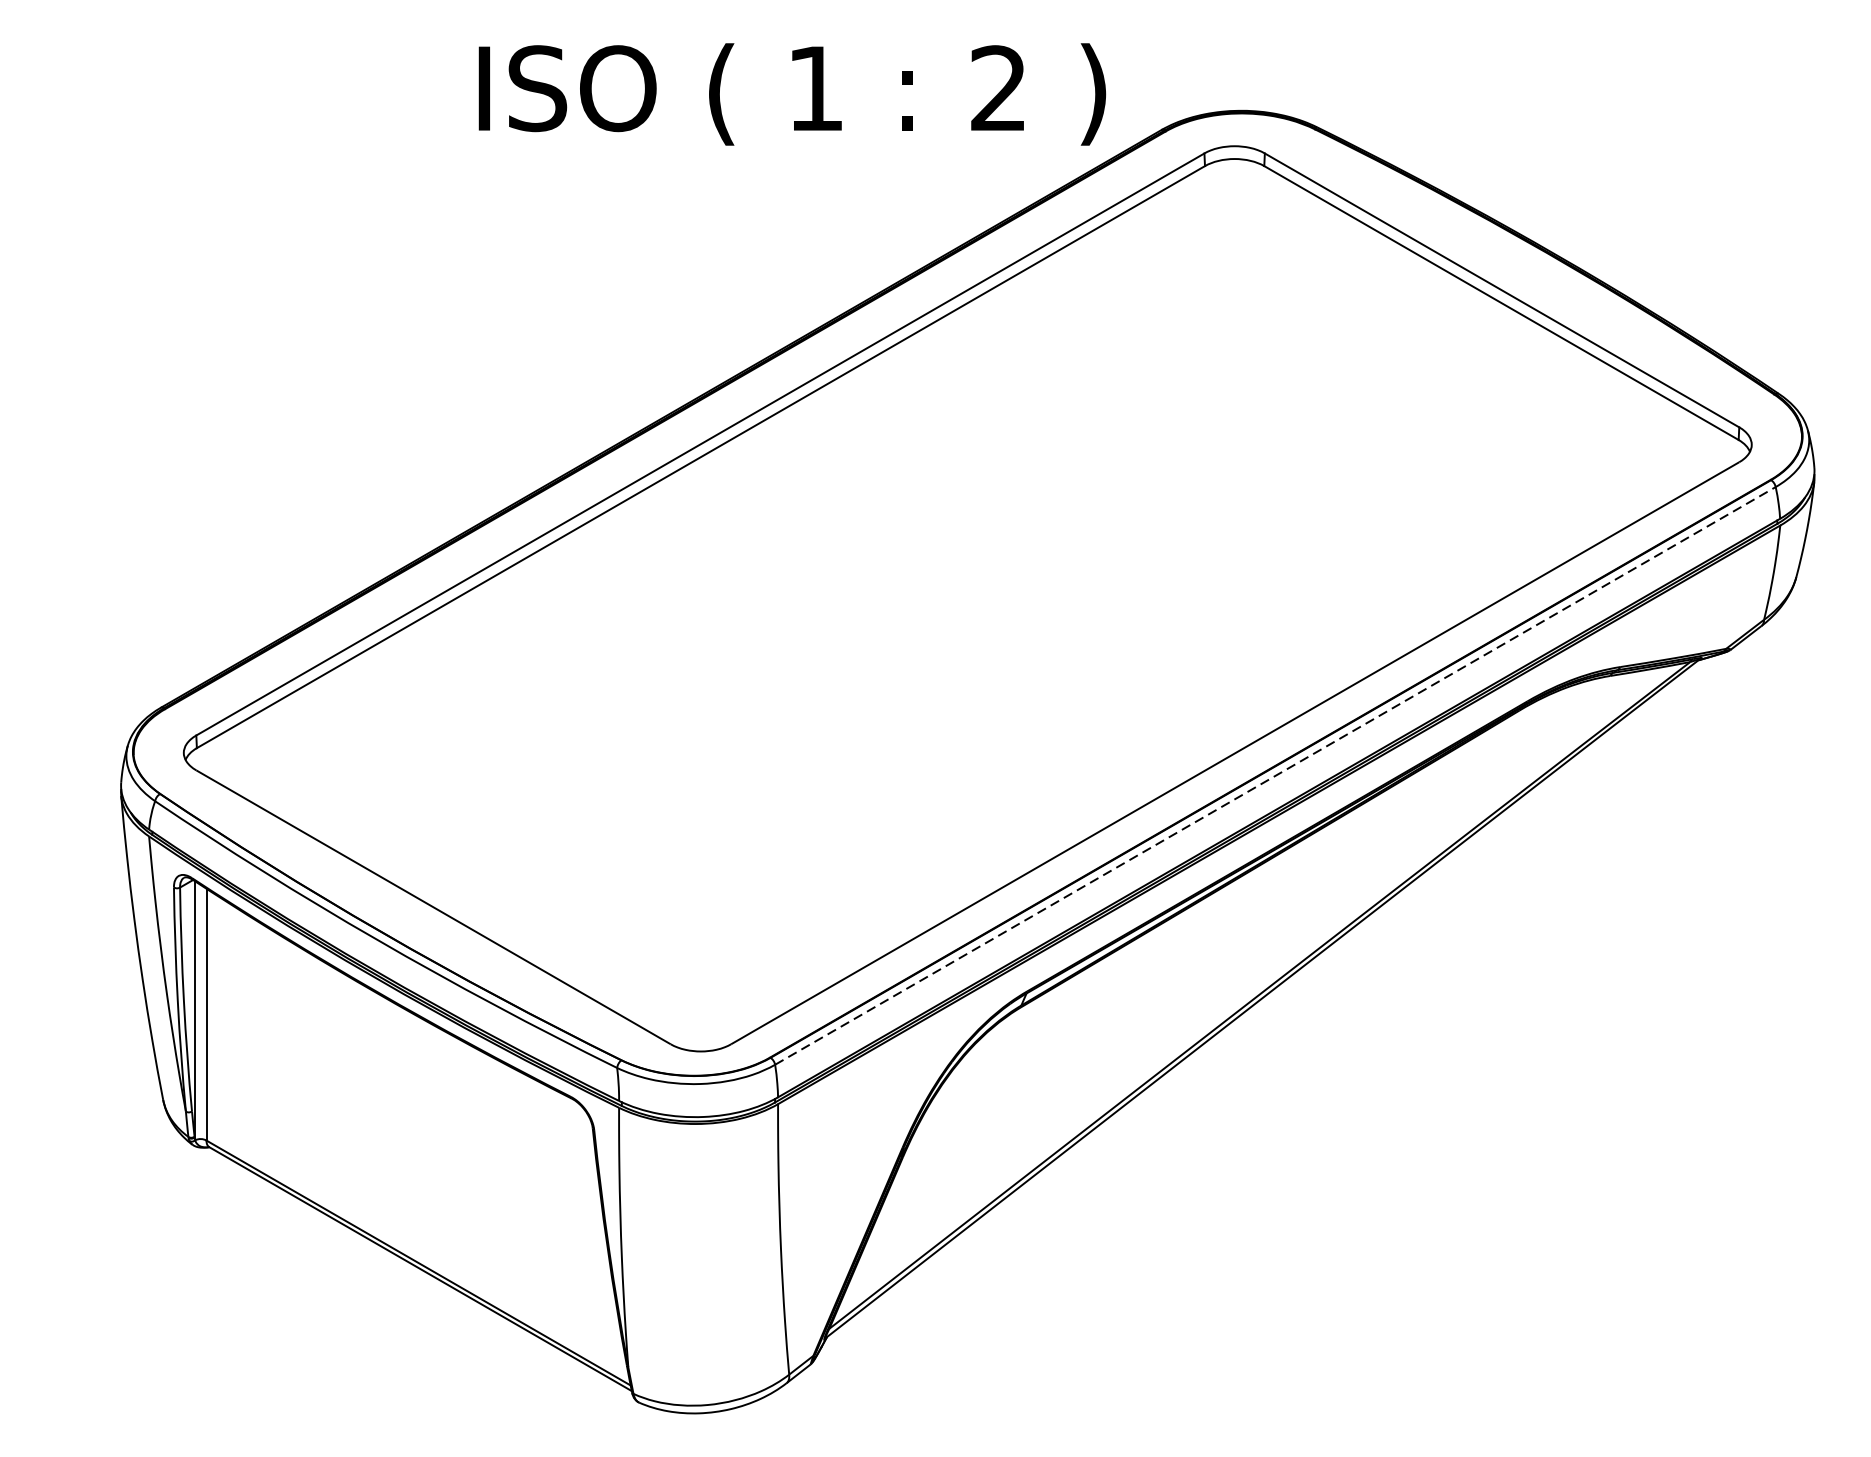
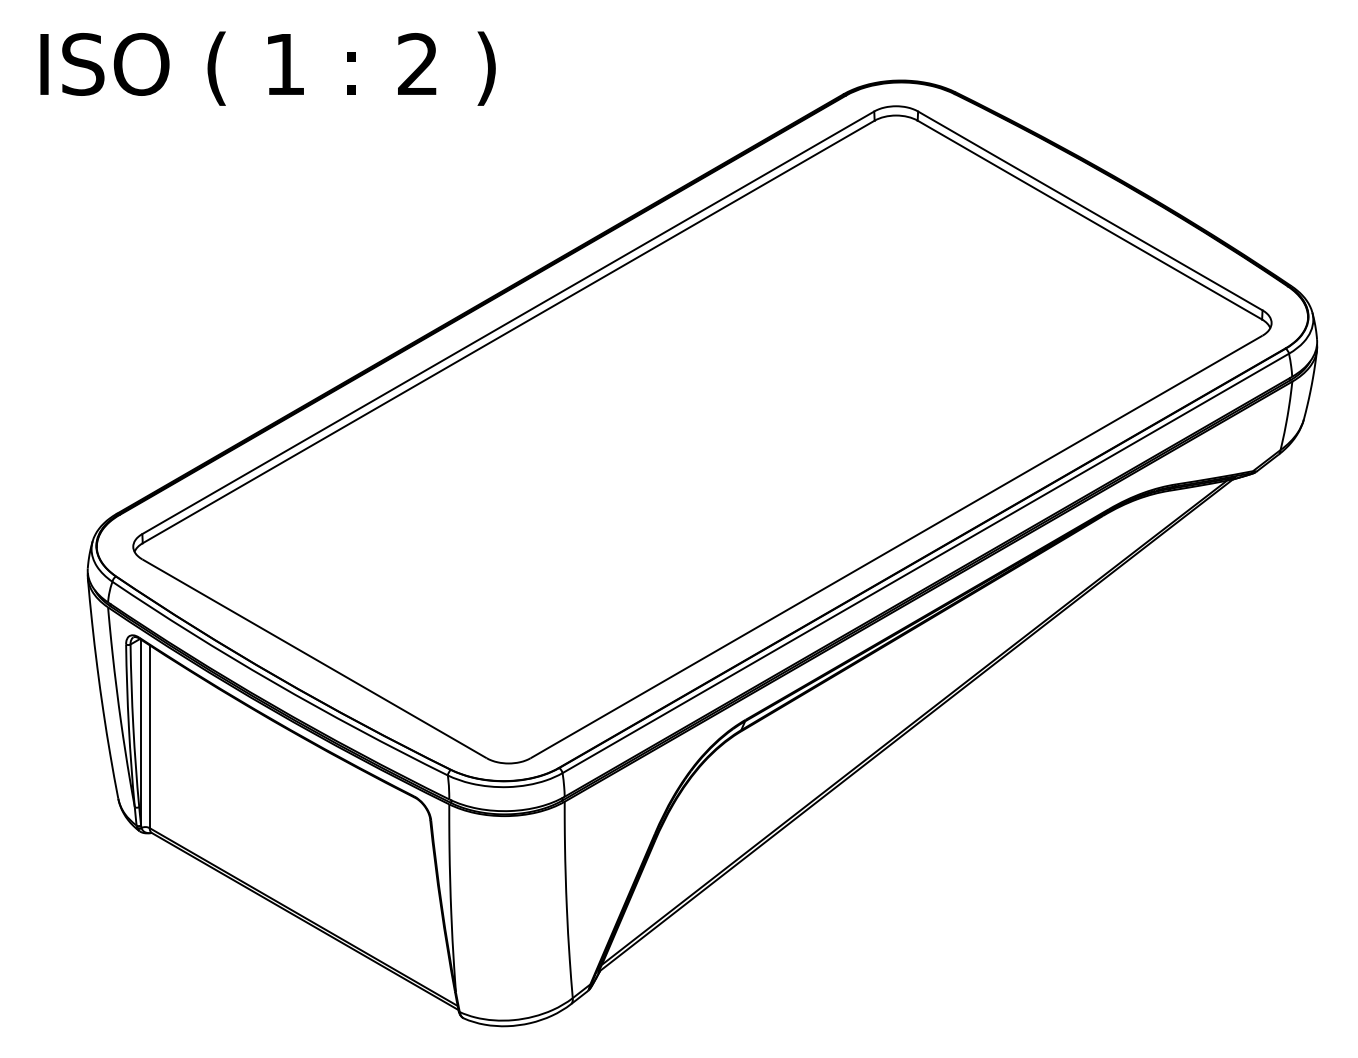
text: (791, 94) -> (267, 68), moved
line: (1276, 776) -> (926, 563), dashed -> solid

